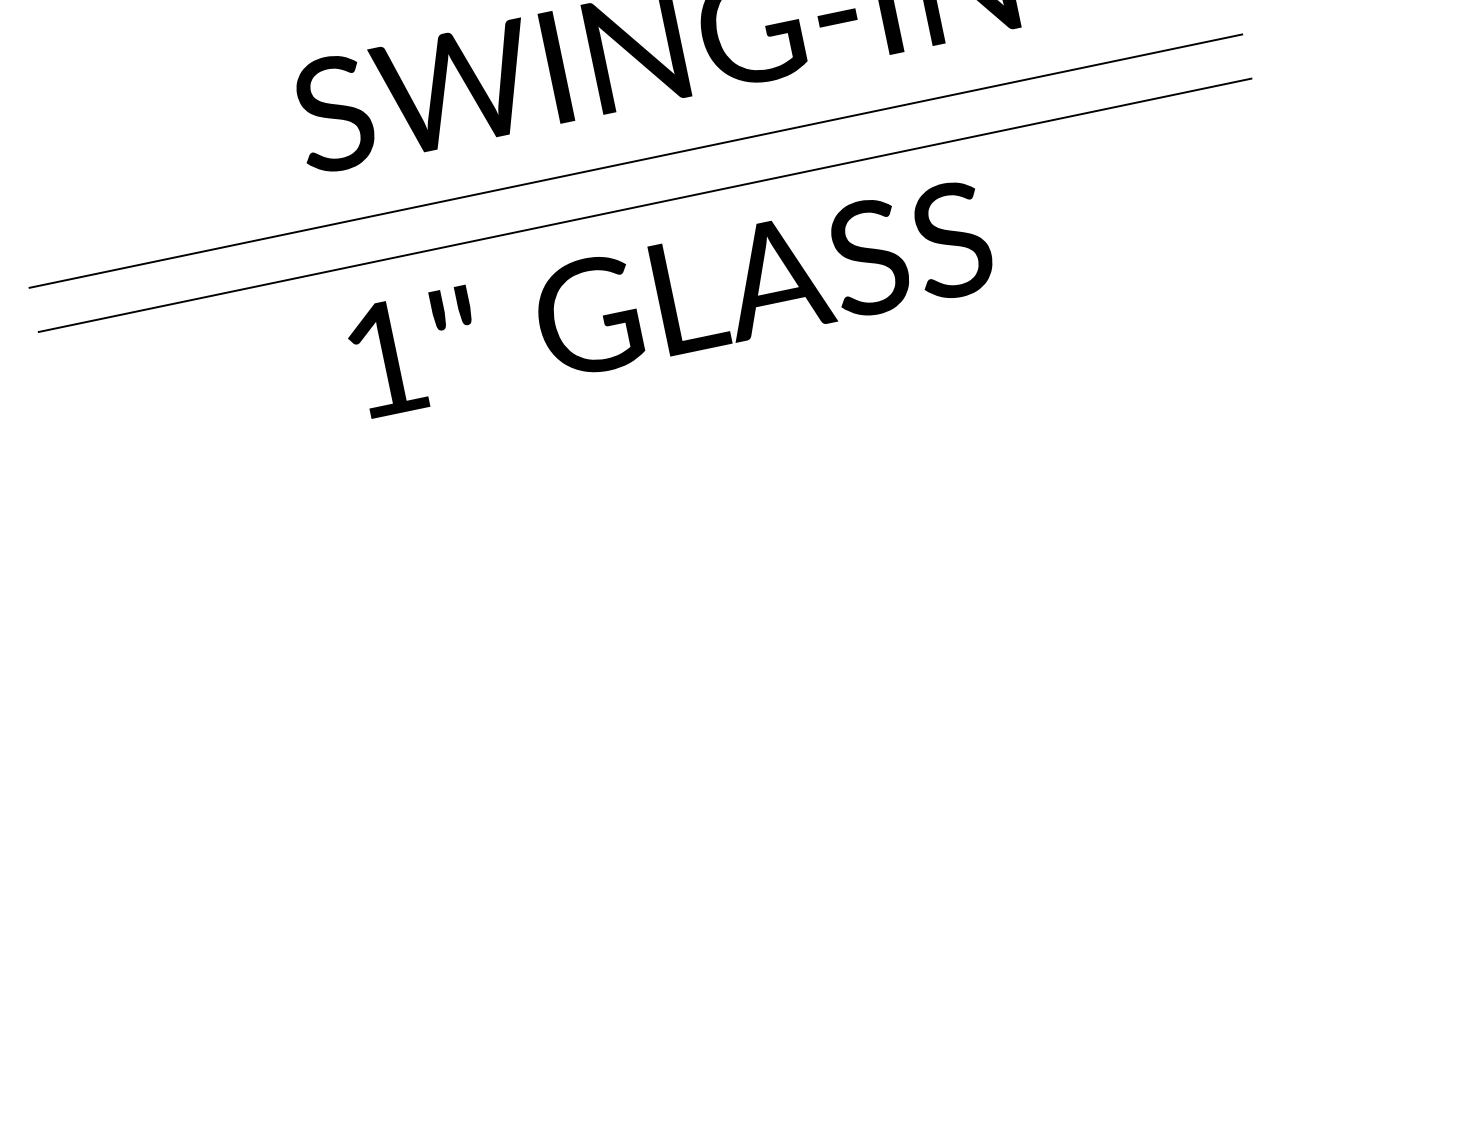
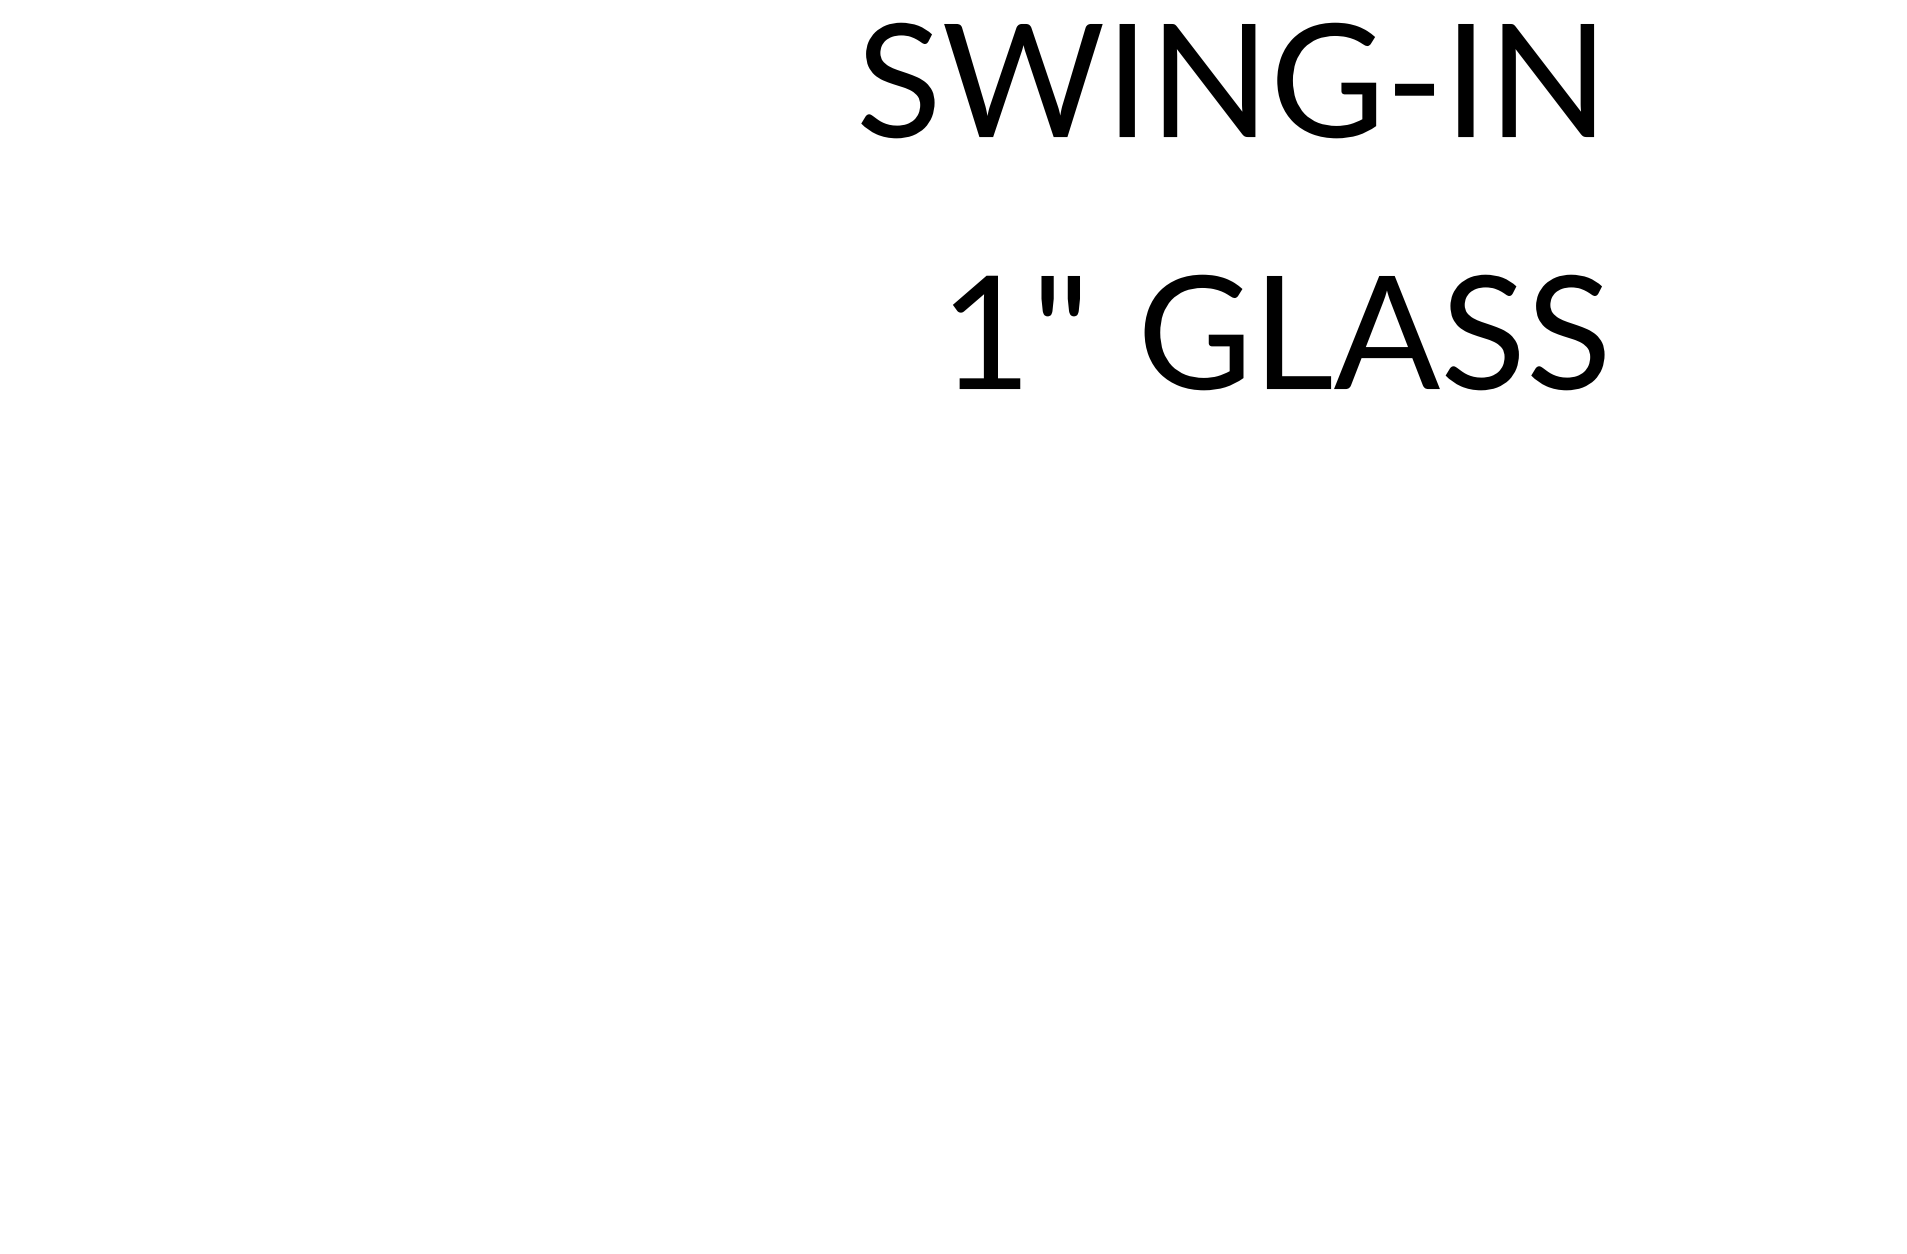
line: (635, 161) -> (1185, 189), removed
line: (644, 205) -> (1185, 234), removed
text: (670, 299) -> (1278, 332), moved

